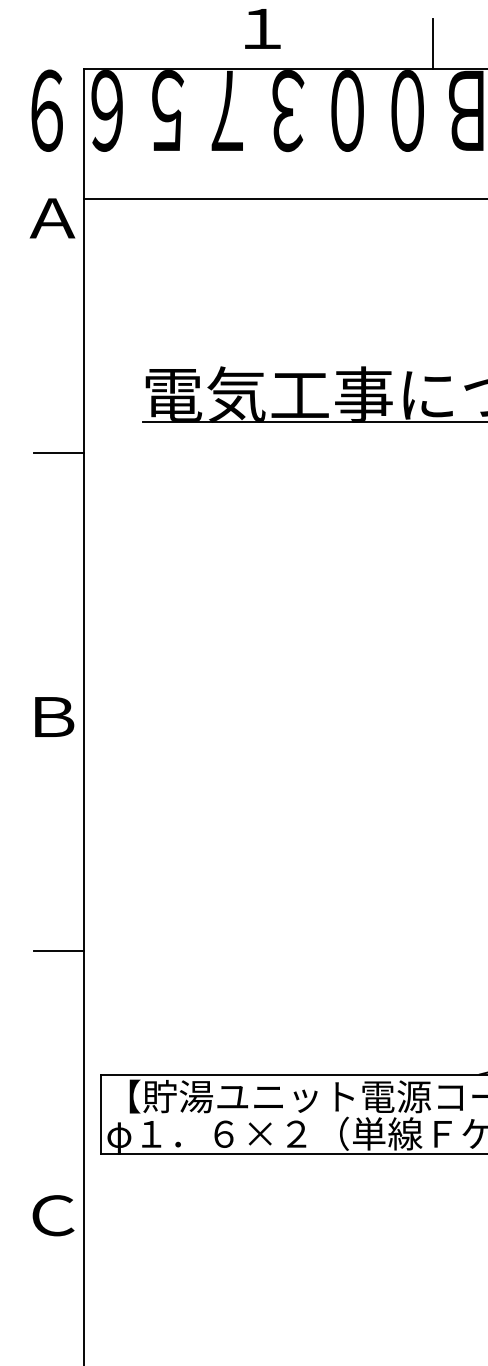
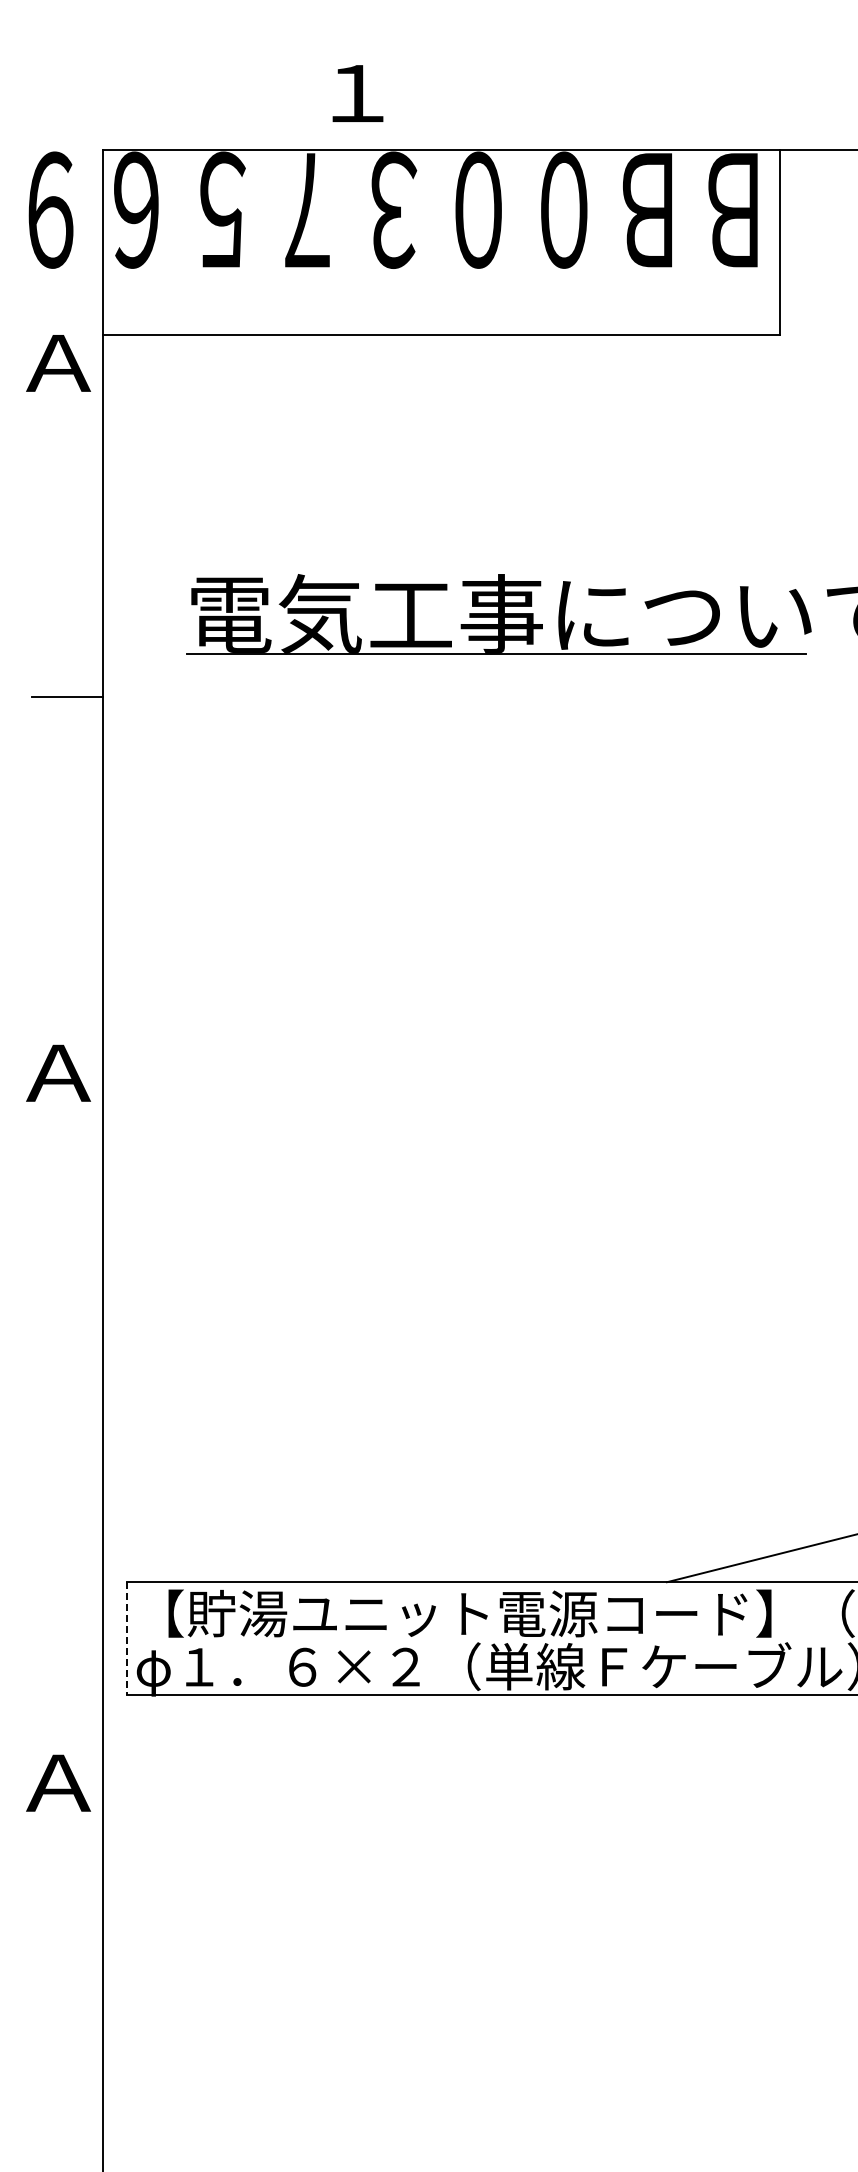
line: (432, 43) -> (599, 114), removed
text: (52, 716) -> (58, 1072), Ｂ -> Ａ
line: (58, 951) -> (66, 1407), removed
line: (100, 1114) -> (127, 1639), solid -> dashed
text: (52, 1215) -> (58, 1782), Ｃ -> Ａ

